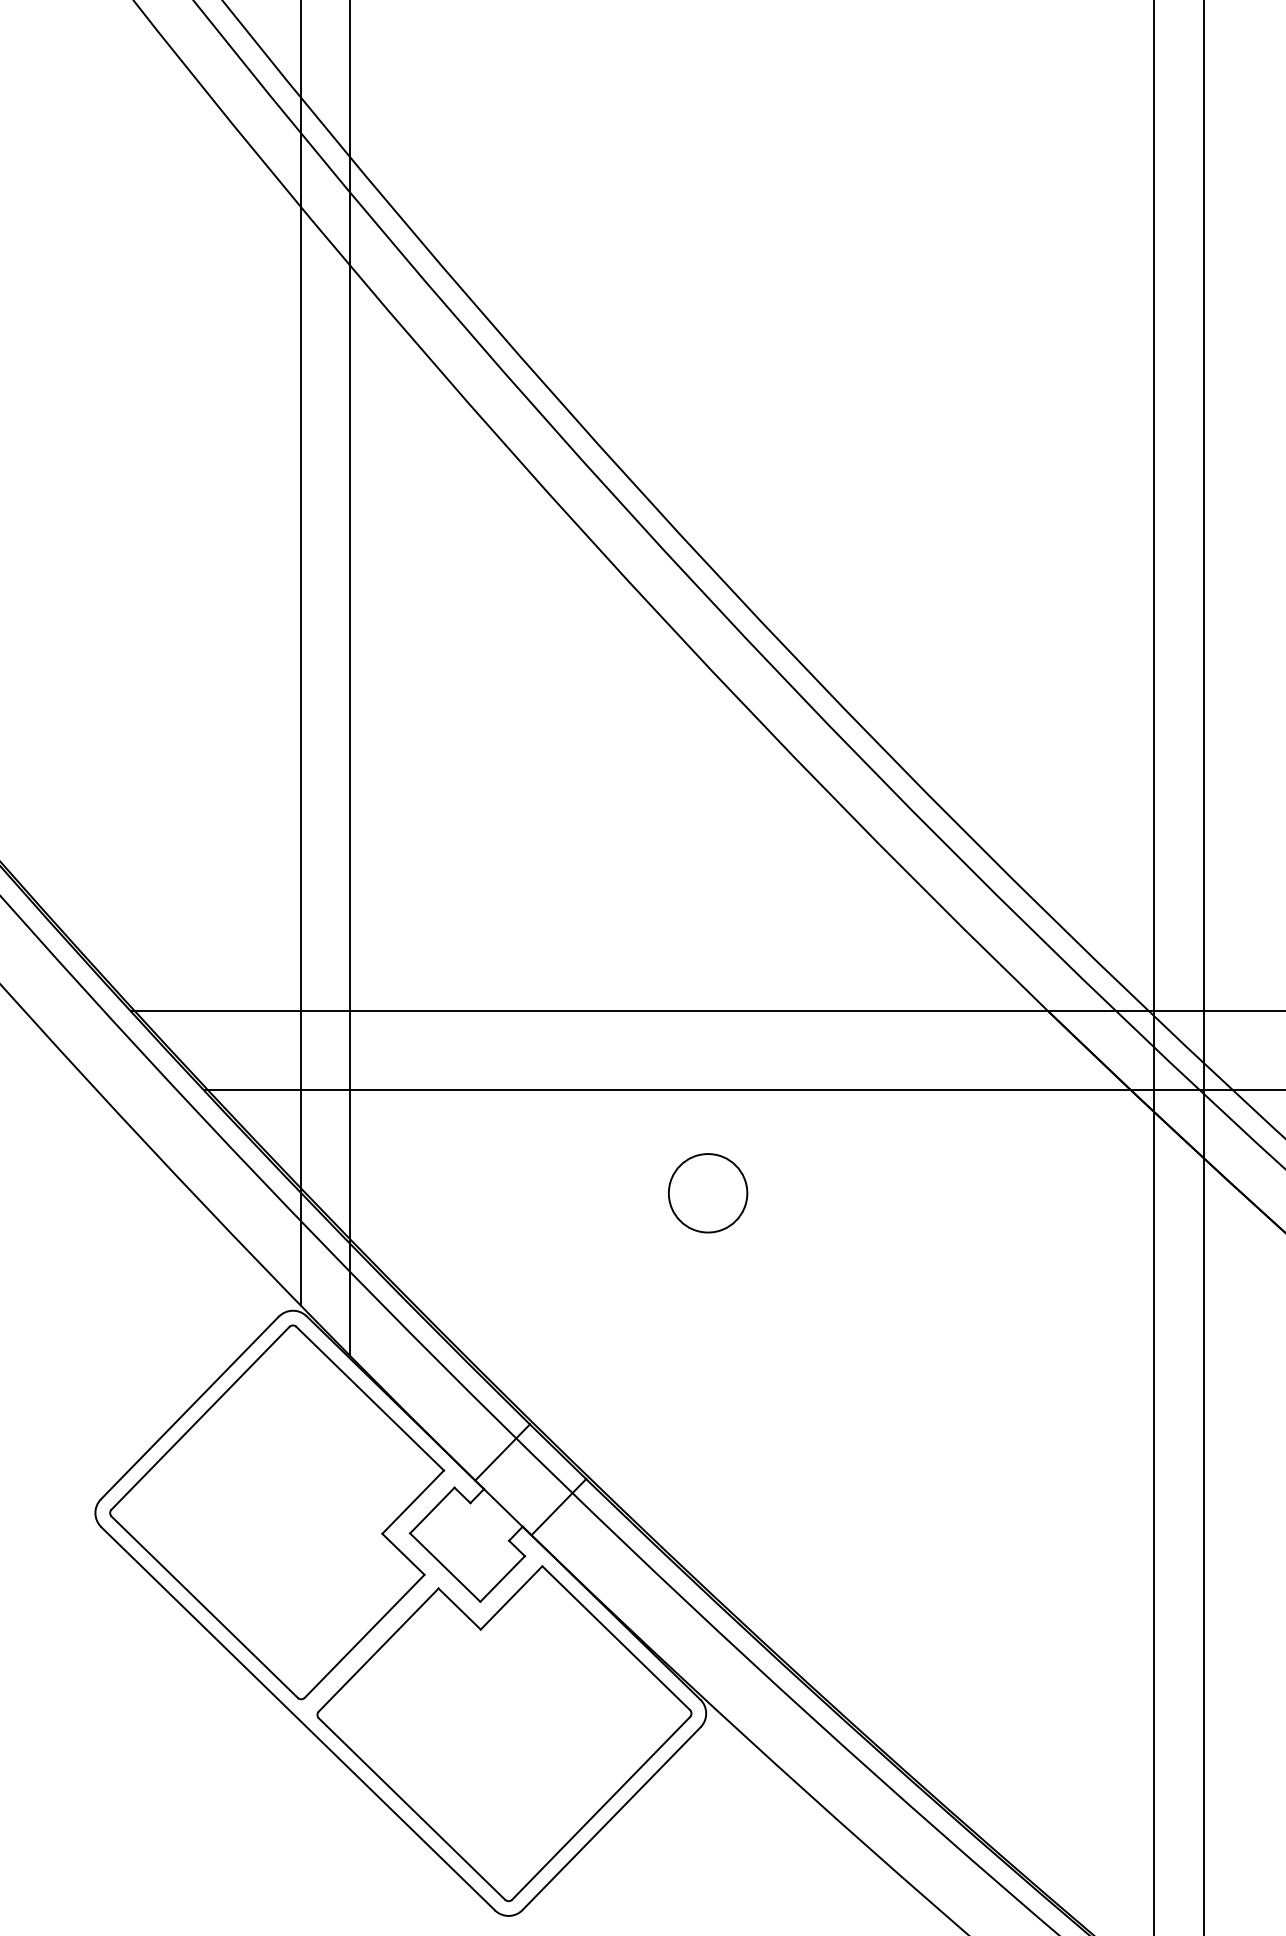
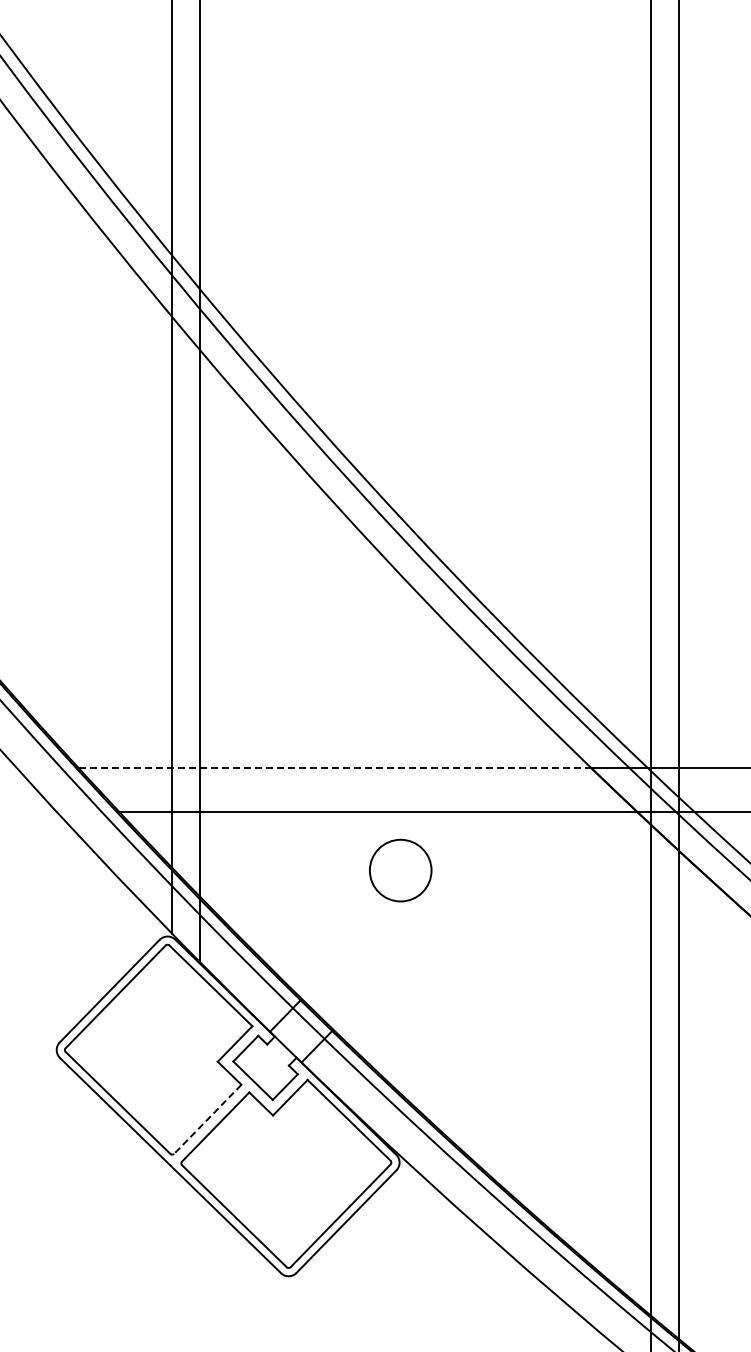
line: (588, 1011) -> (333, 768), solid -> dashed
circle: (707, 1193) -> (400, 870), size x1.4
line: (364, 1636) -> (207, 1119), solid -> dashed

